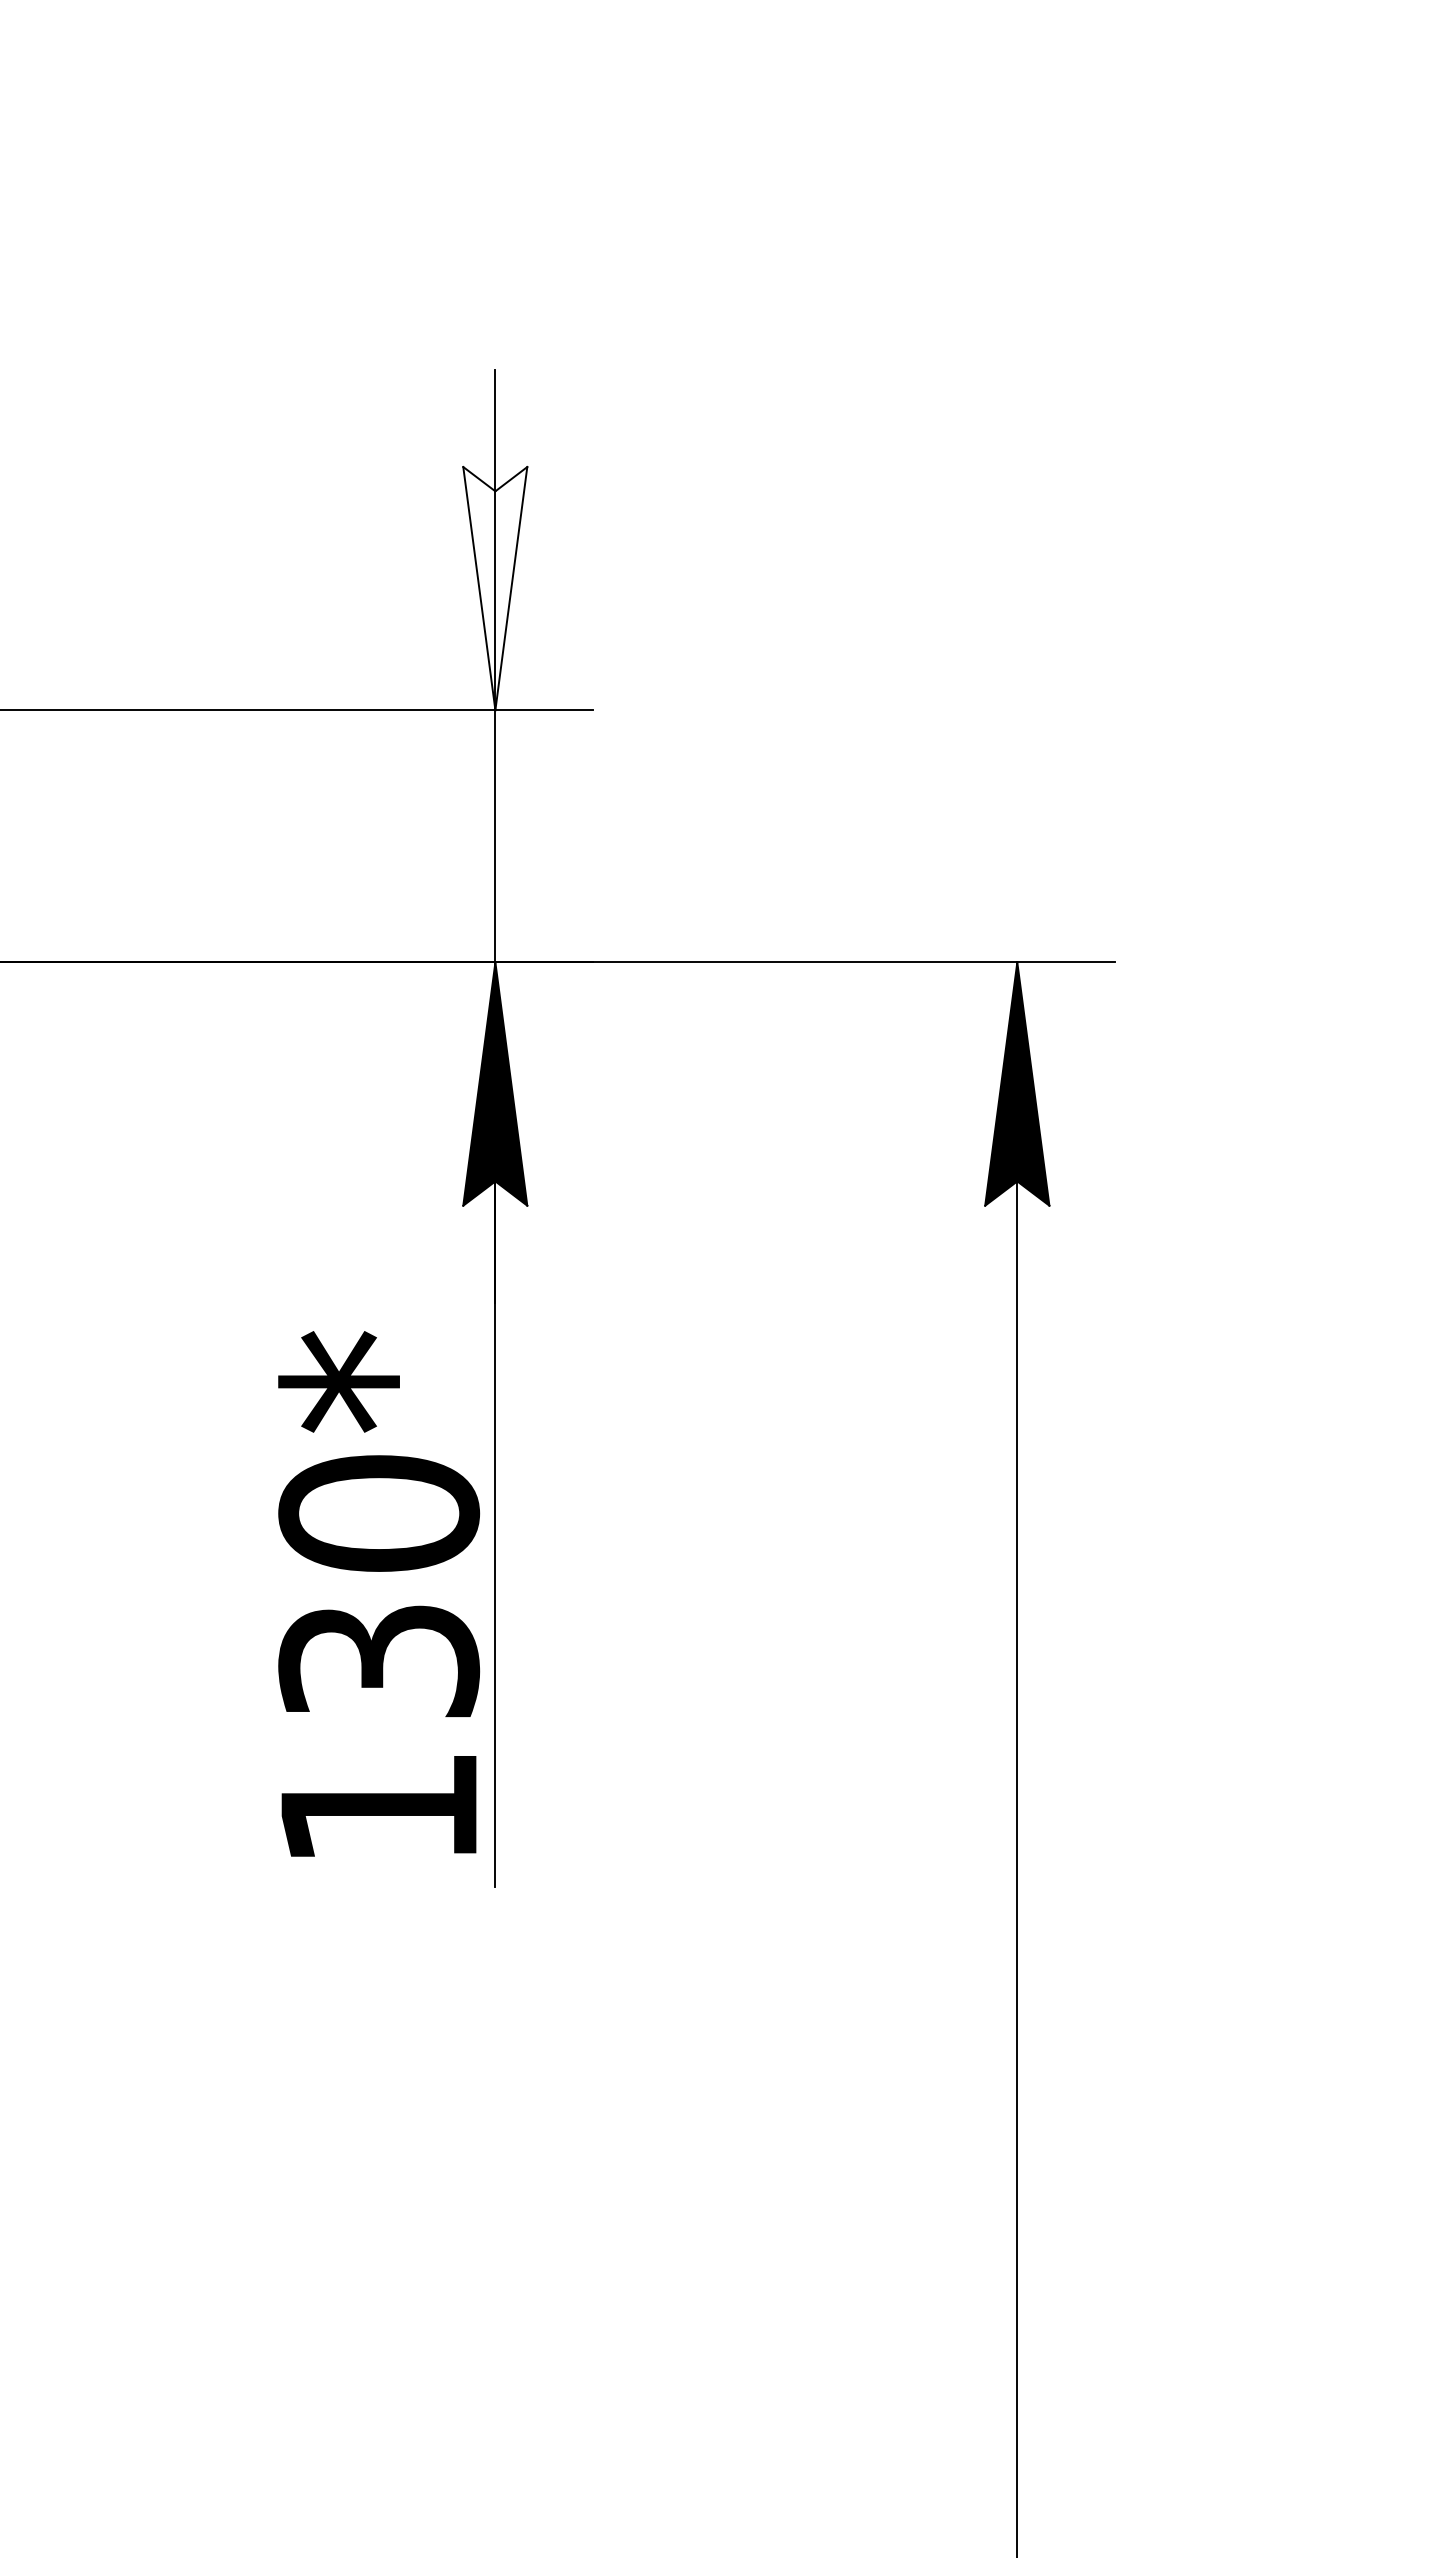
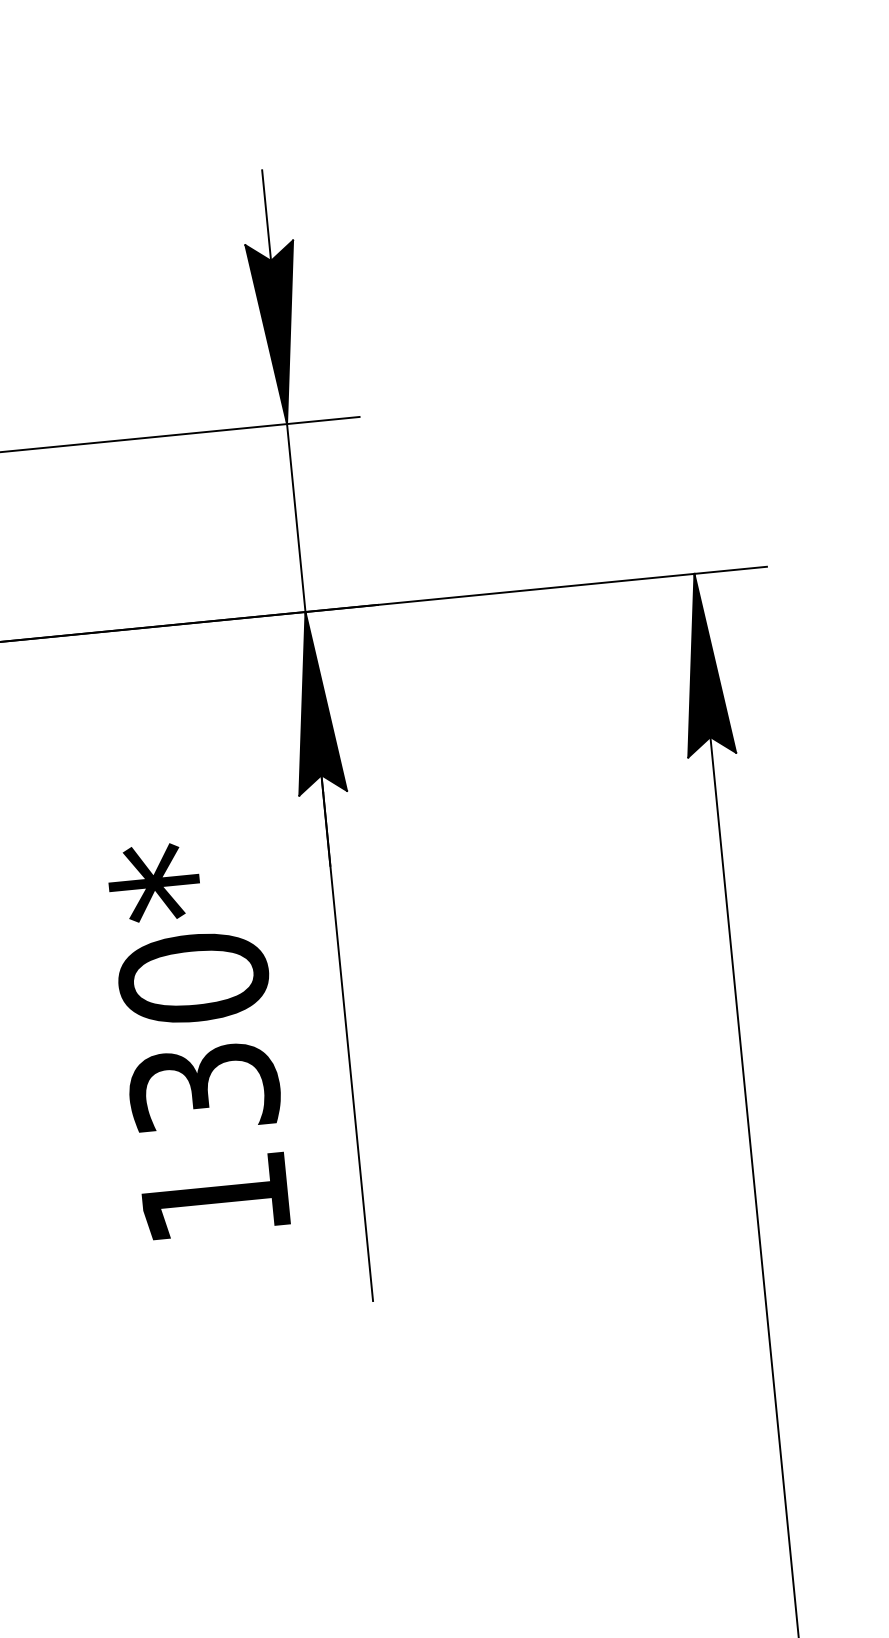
fill: (495, 588) -> (278, 333), added
text: (379, 1593) -> (199, 1037), moved

